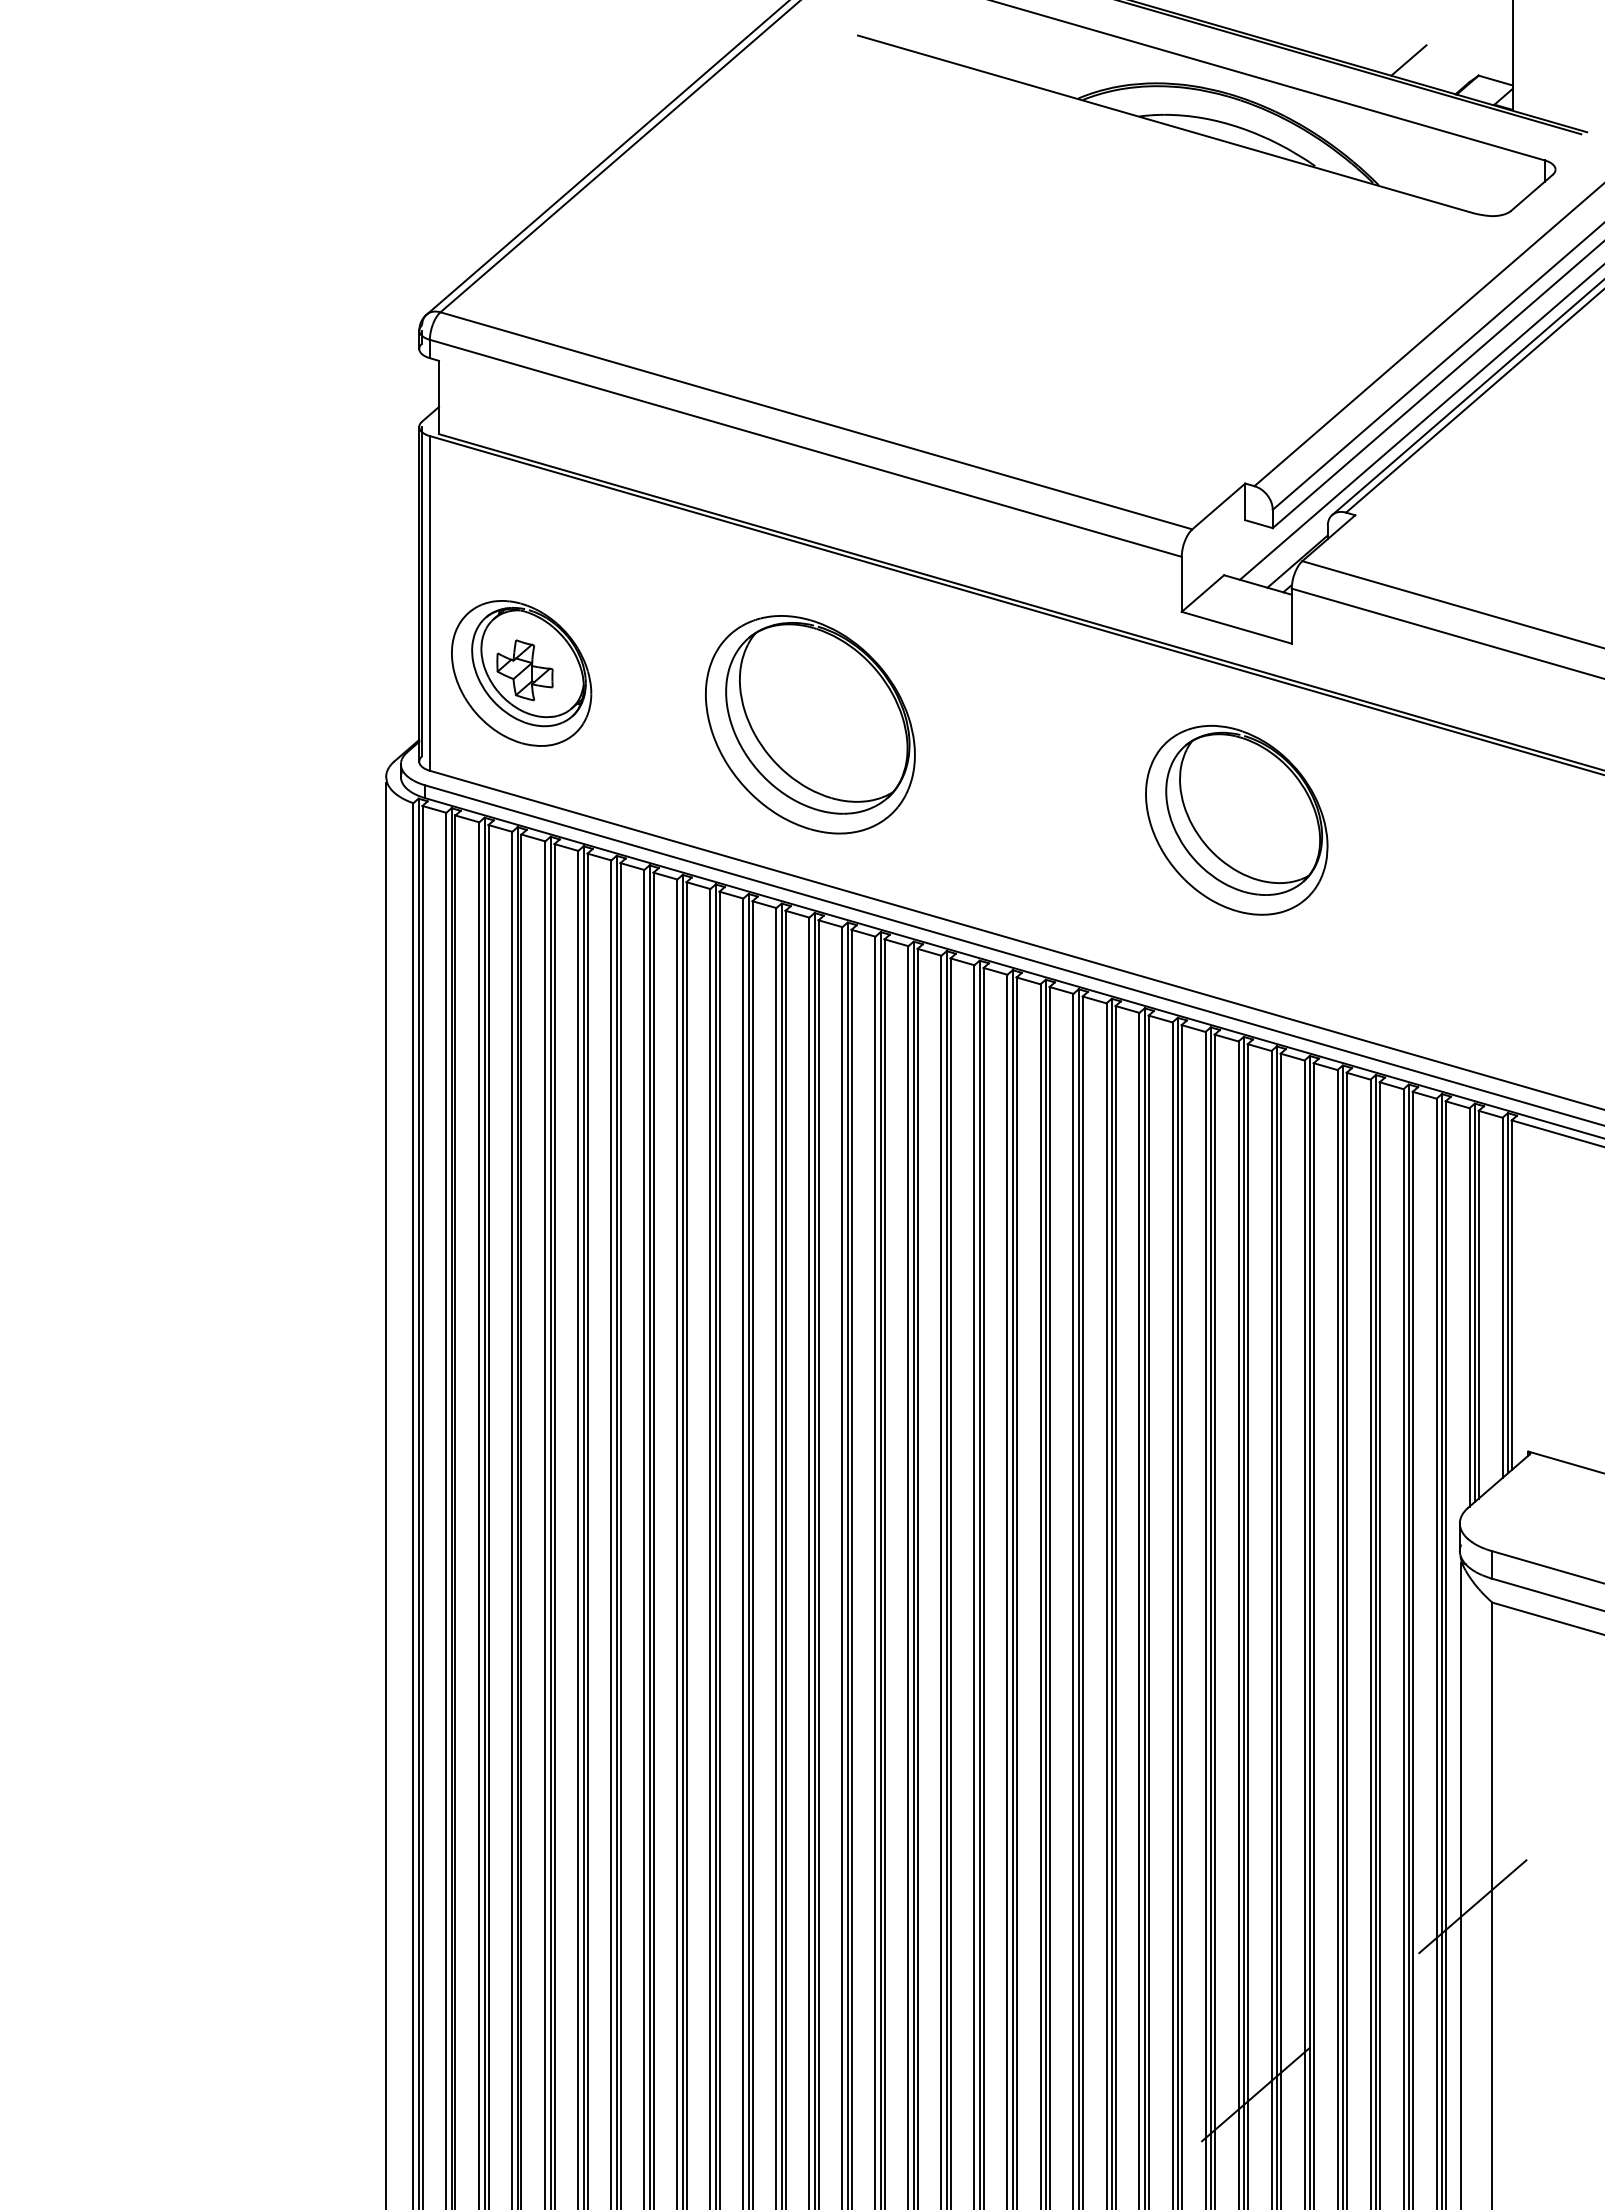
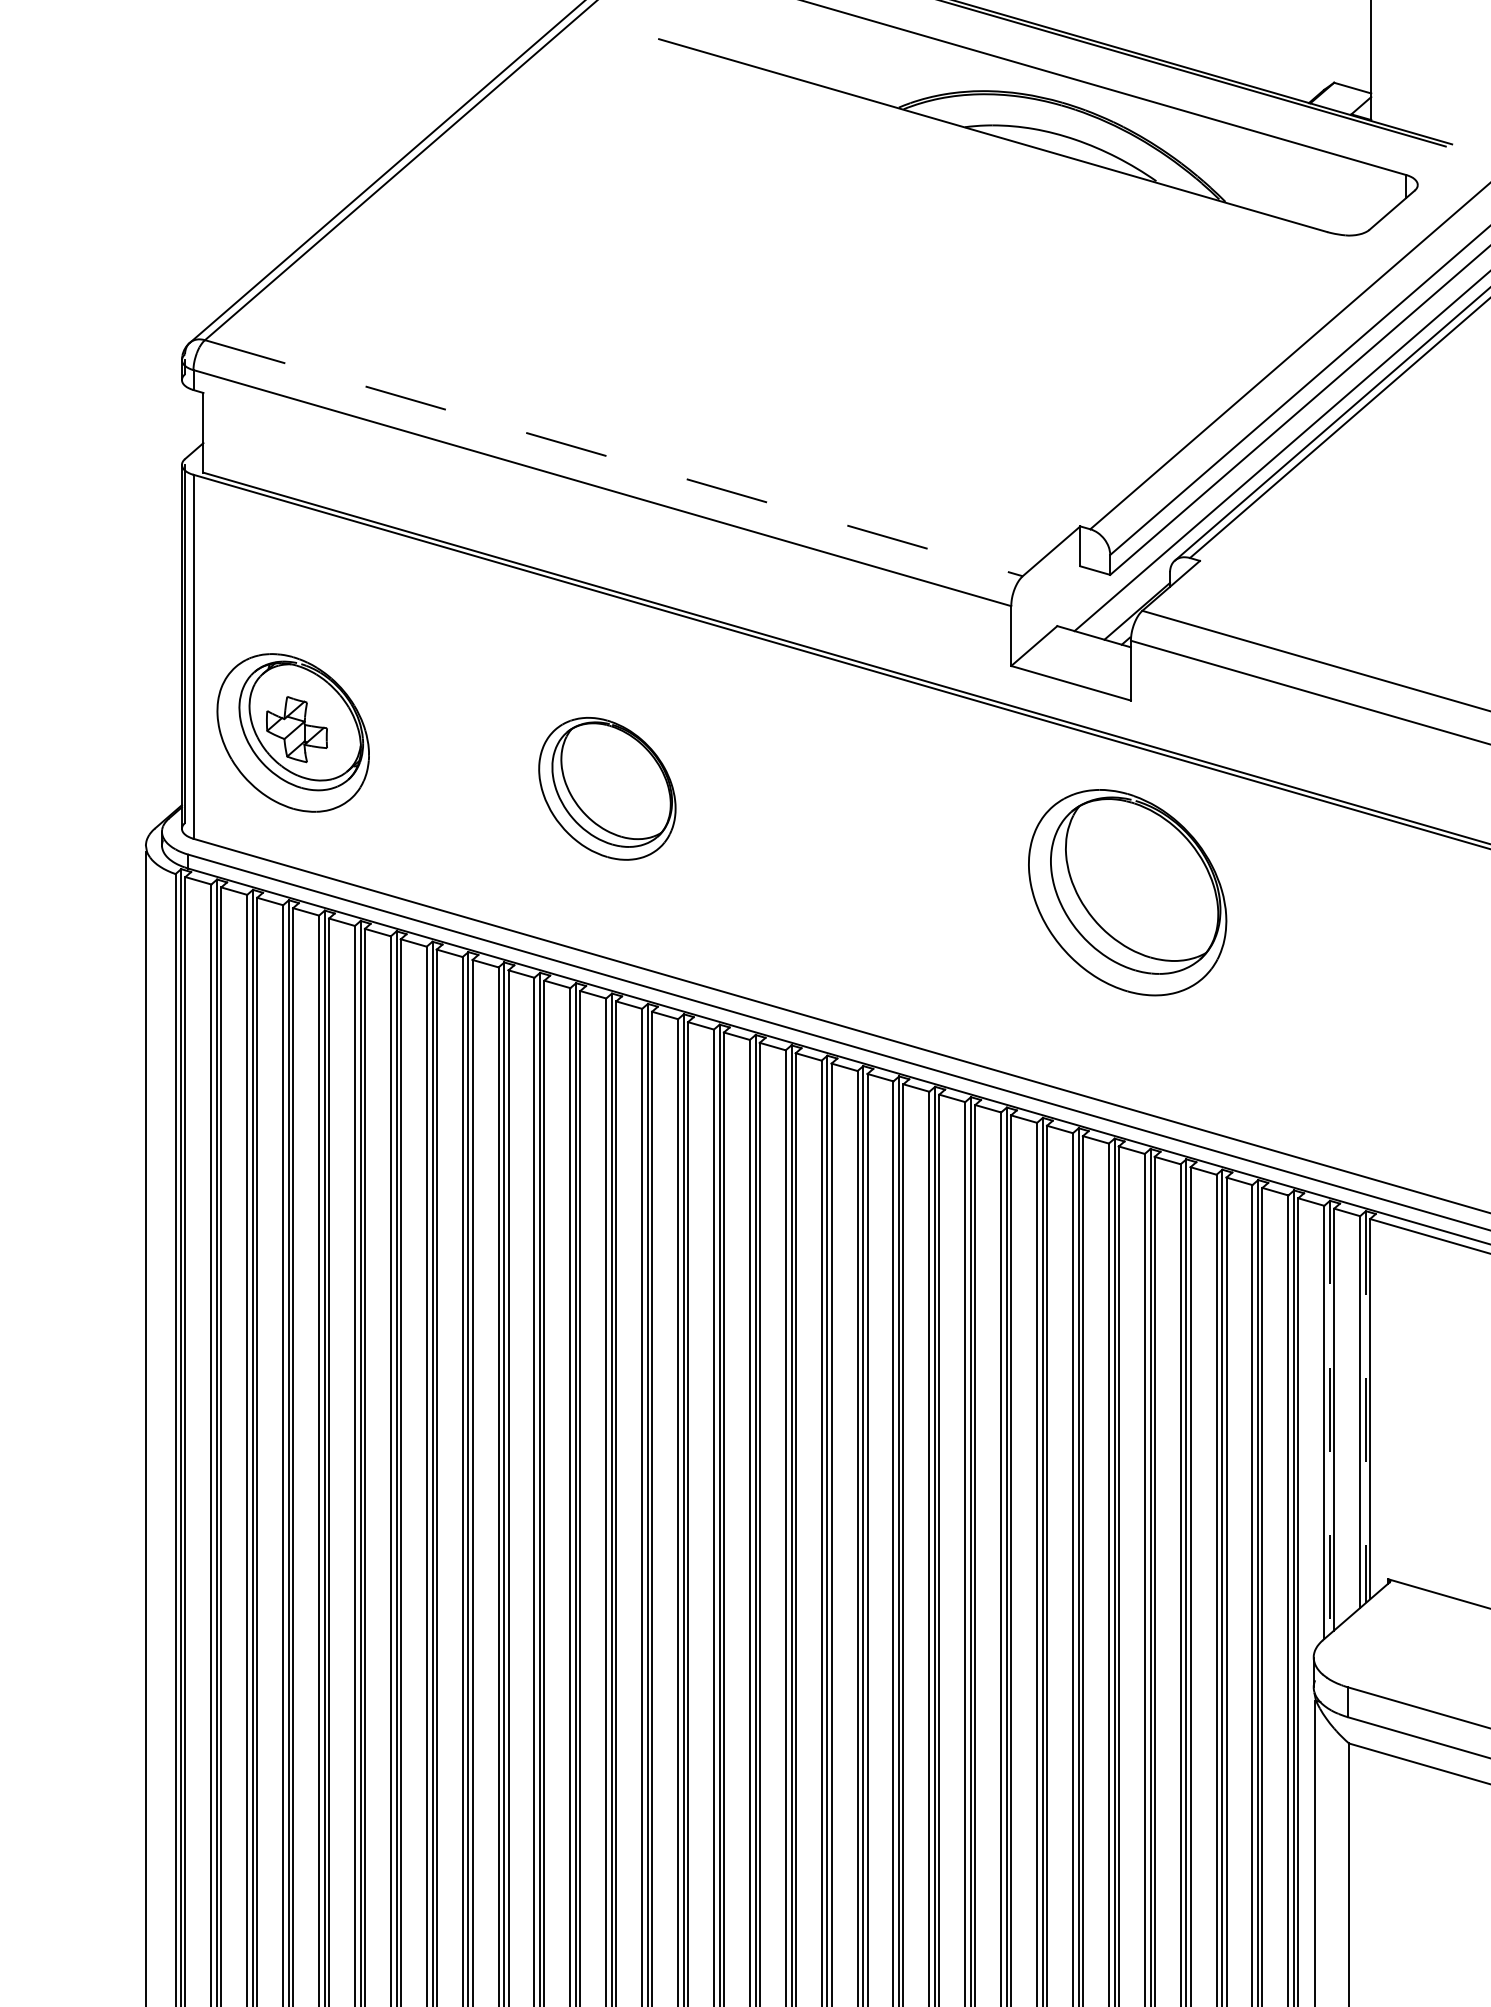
line: (1408, 60) -> (1257, 66), removed
line: (816, 420) -> (613, 457), solid -> dashed
part: (810, 724) -> (607, 788), size x0.6
part: (1236, 819) -> (1127, 891), moved
line: (1507, 1293) -> (1365, 1407), solid -> dashed
line: (1474, 1303) -> (1329, 1418), solid -> dashed

